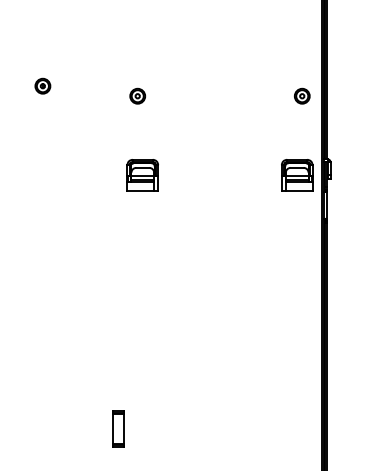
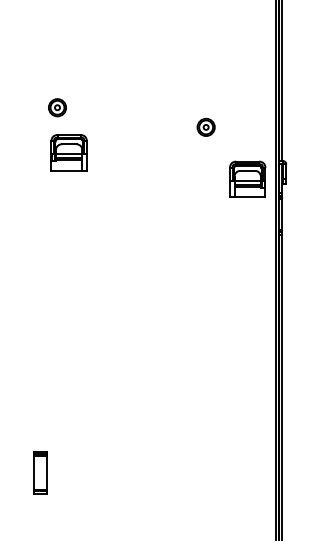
part: (137, 95) -> (57, 106), moved
part: (302, 95) -> (206, 126), moved
part: (142, 175) -> (68, 153), moved

